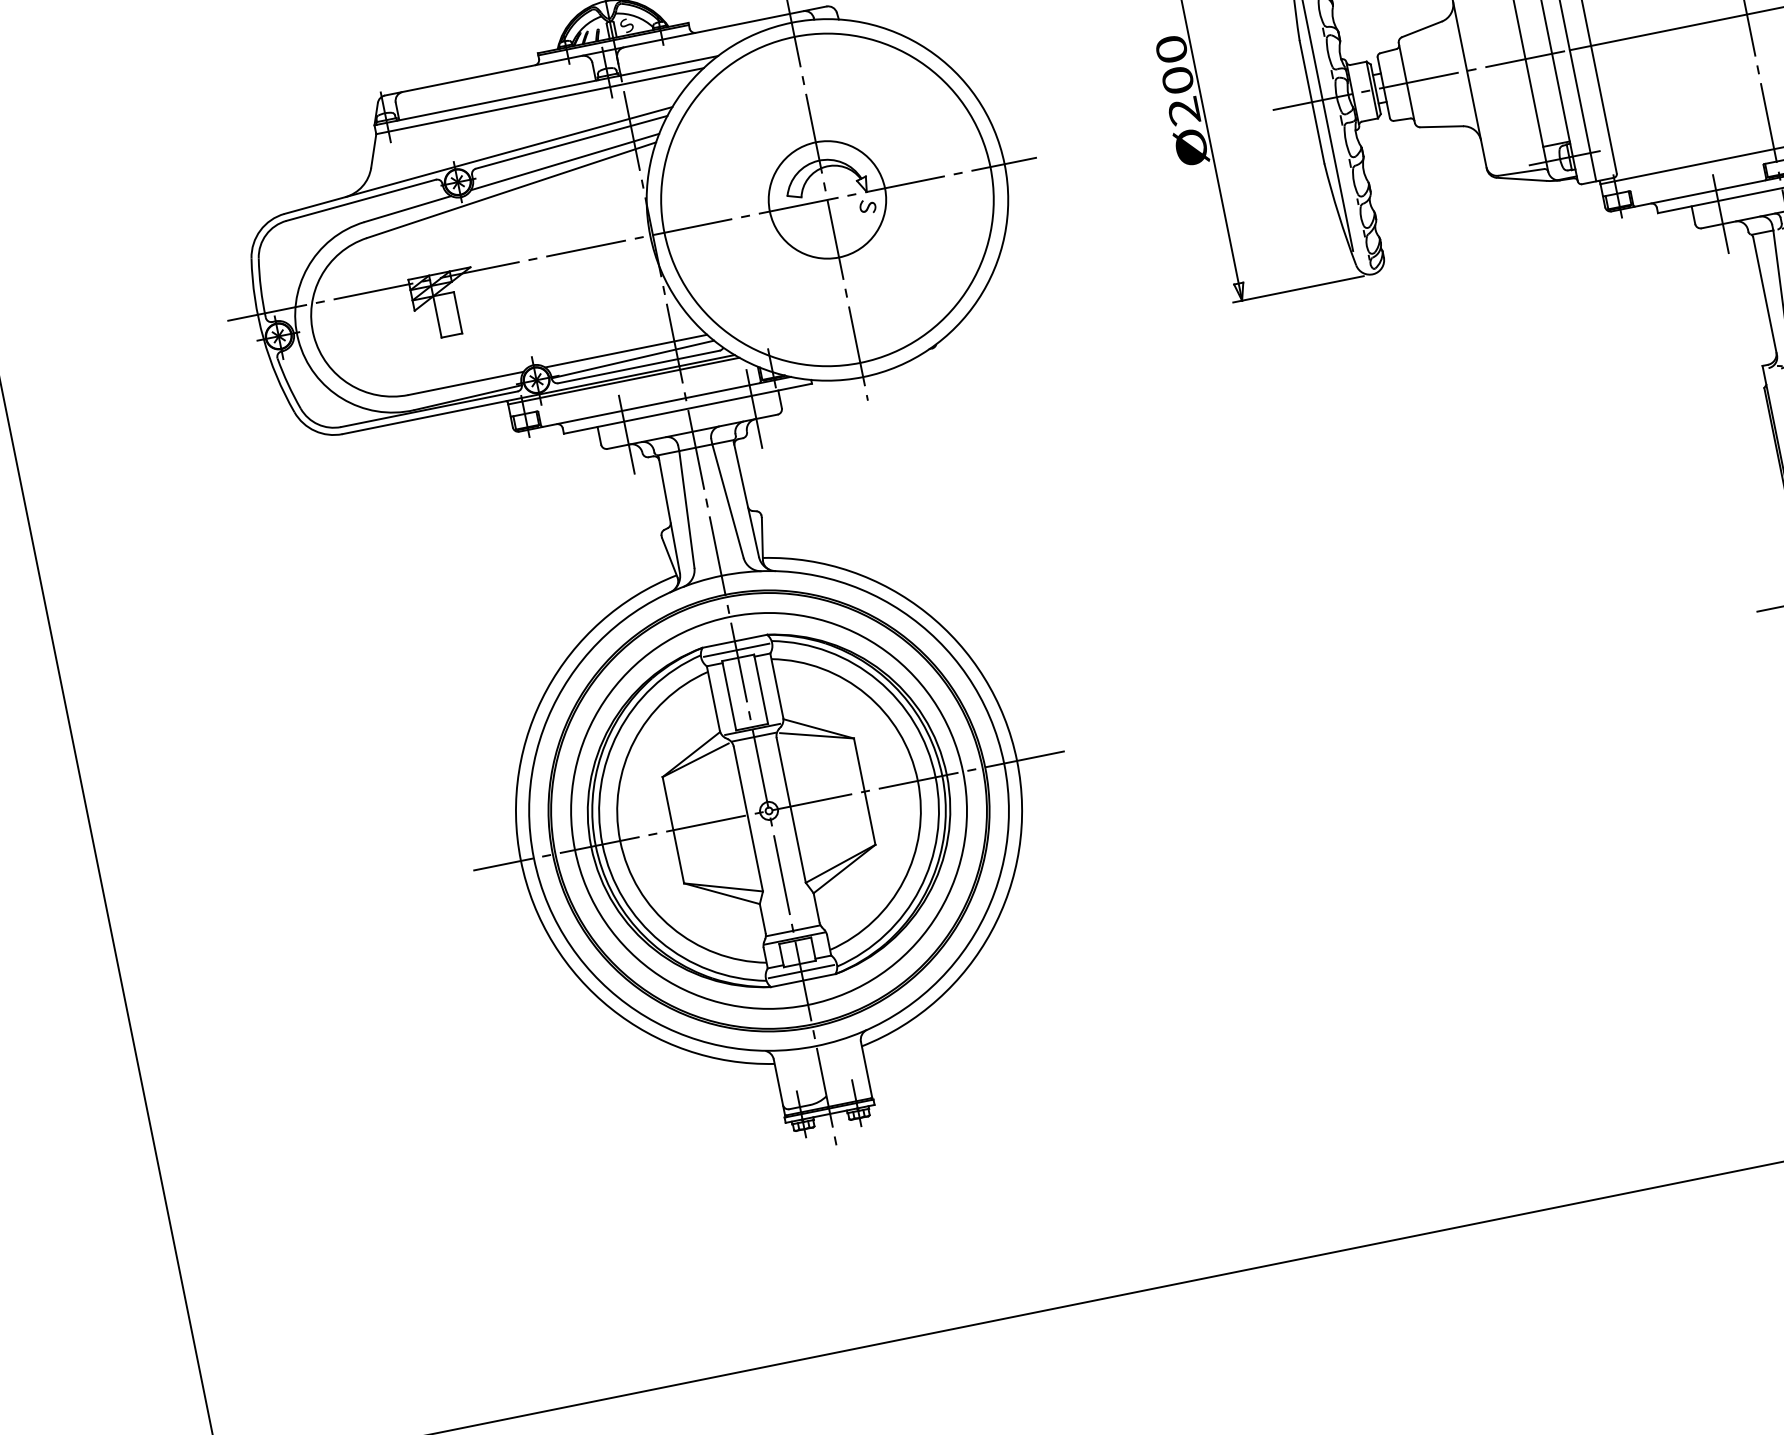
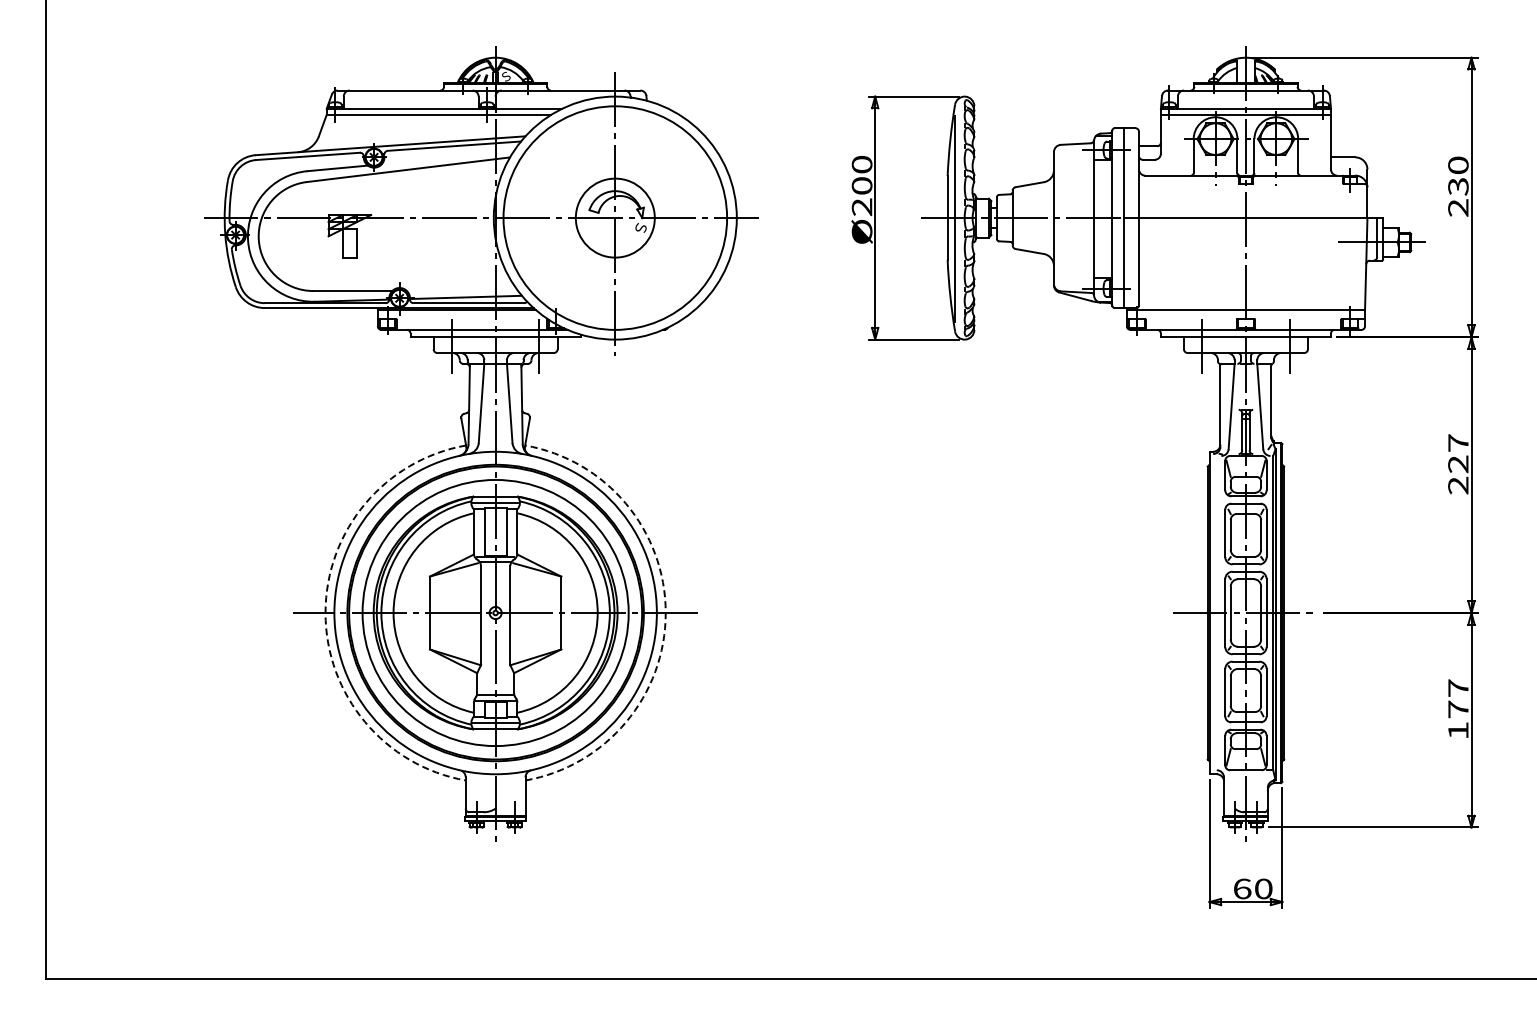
line: (565, 162) -> (447, 158), removed
line: (626, 351) -> (462, 291), removed
arc: (1016, 760) -> (665, 612), solid -> dashed
arc: (520, 860) -> (325, 612), solid -> dashed

